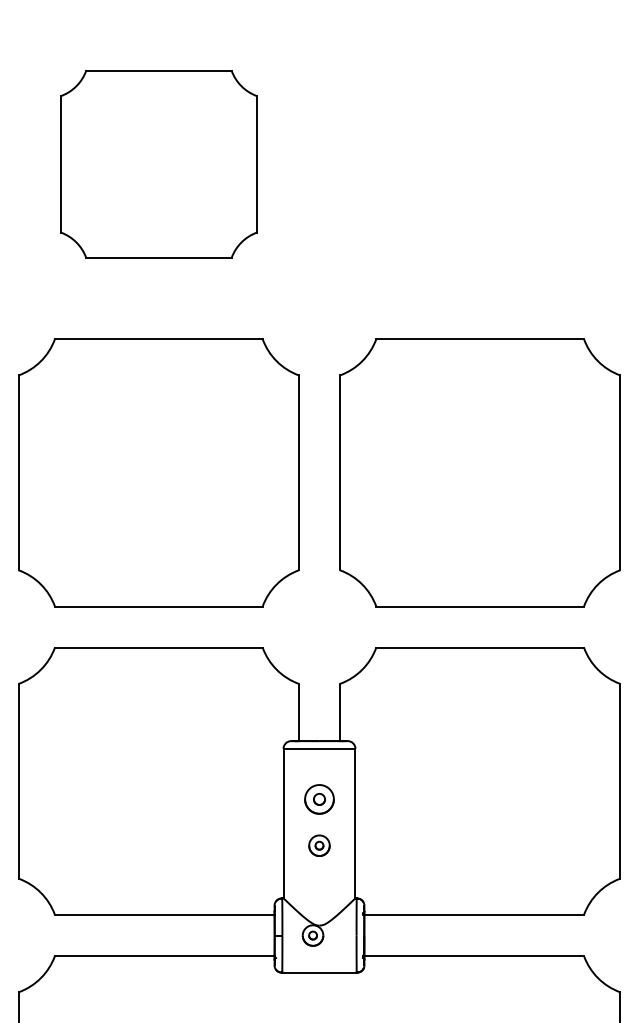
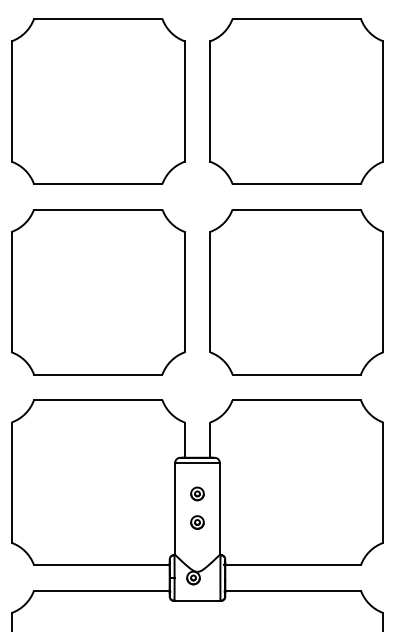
part: (159, 164) -> (98, 101), size x1.43
part: (479, 164) -> (296, 101), added
part: (319, 798) -> (197, 493), size x0.71

